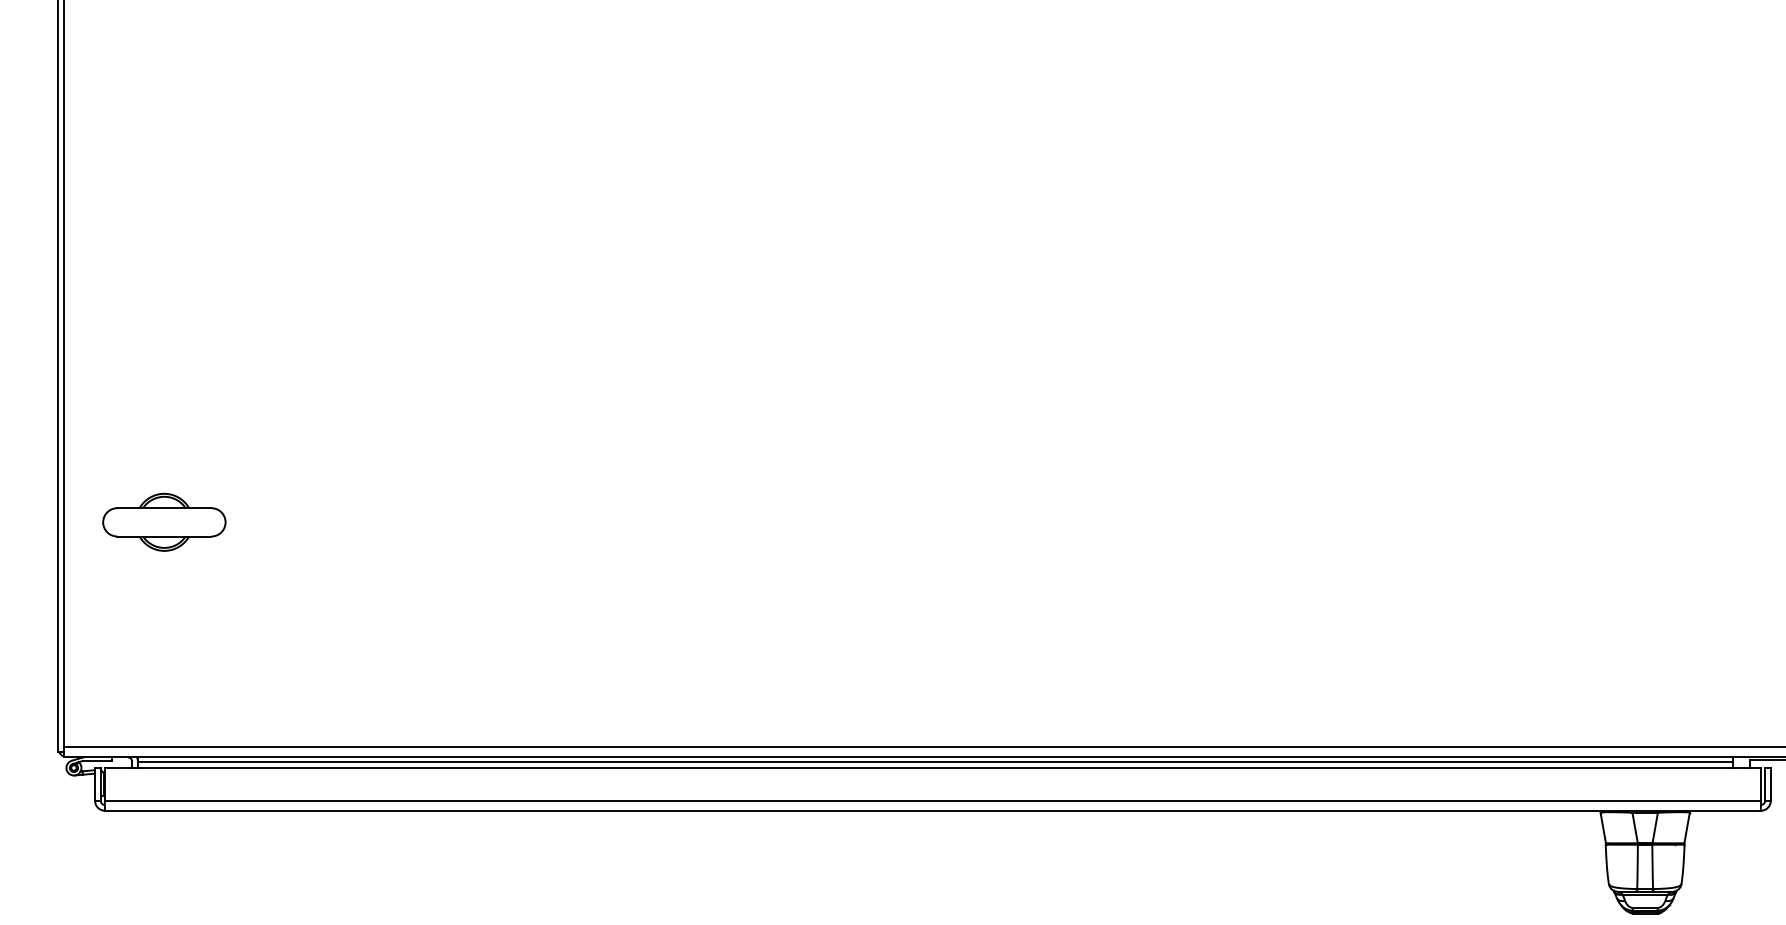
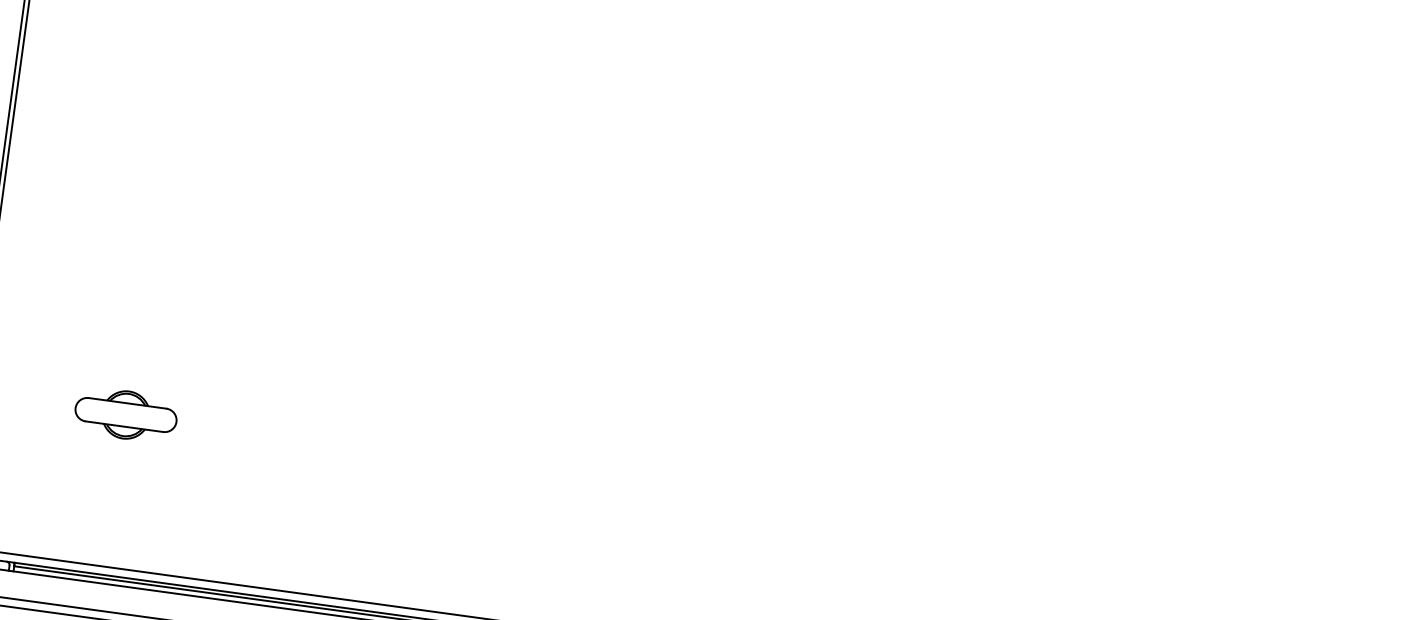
part: (164, 521) -> (126, 414), moved

